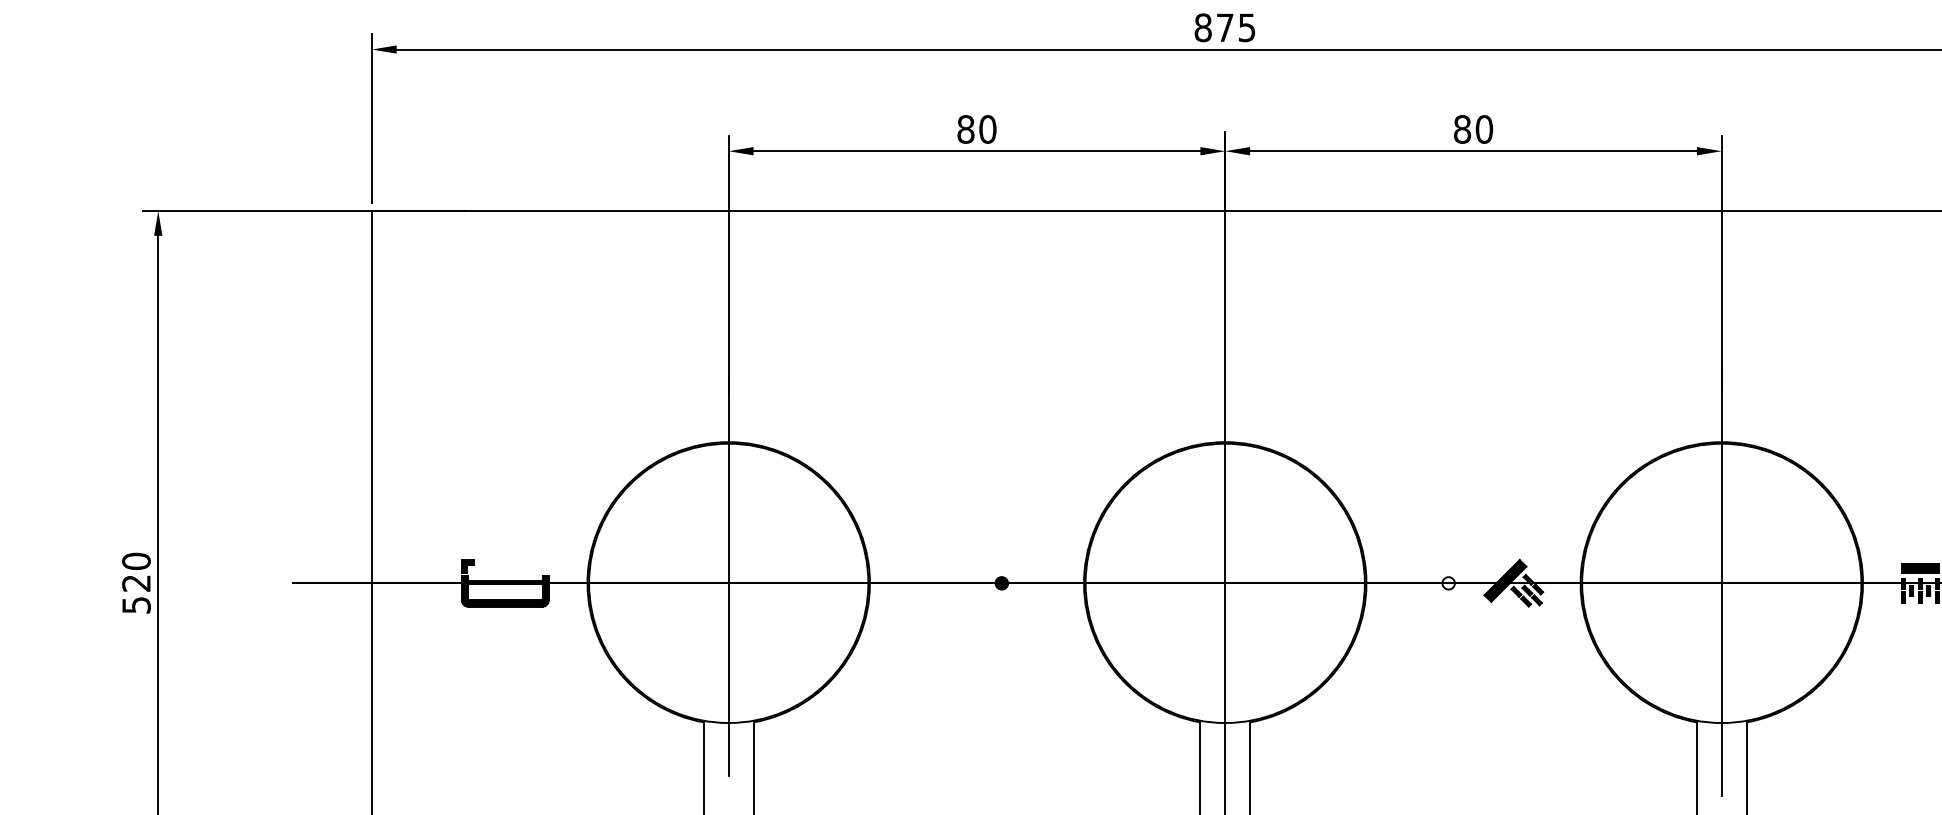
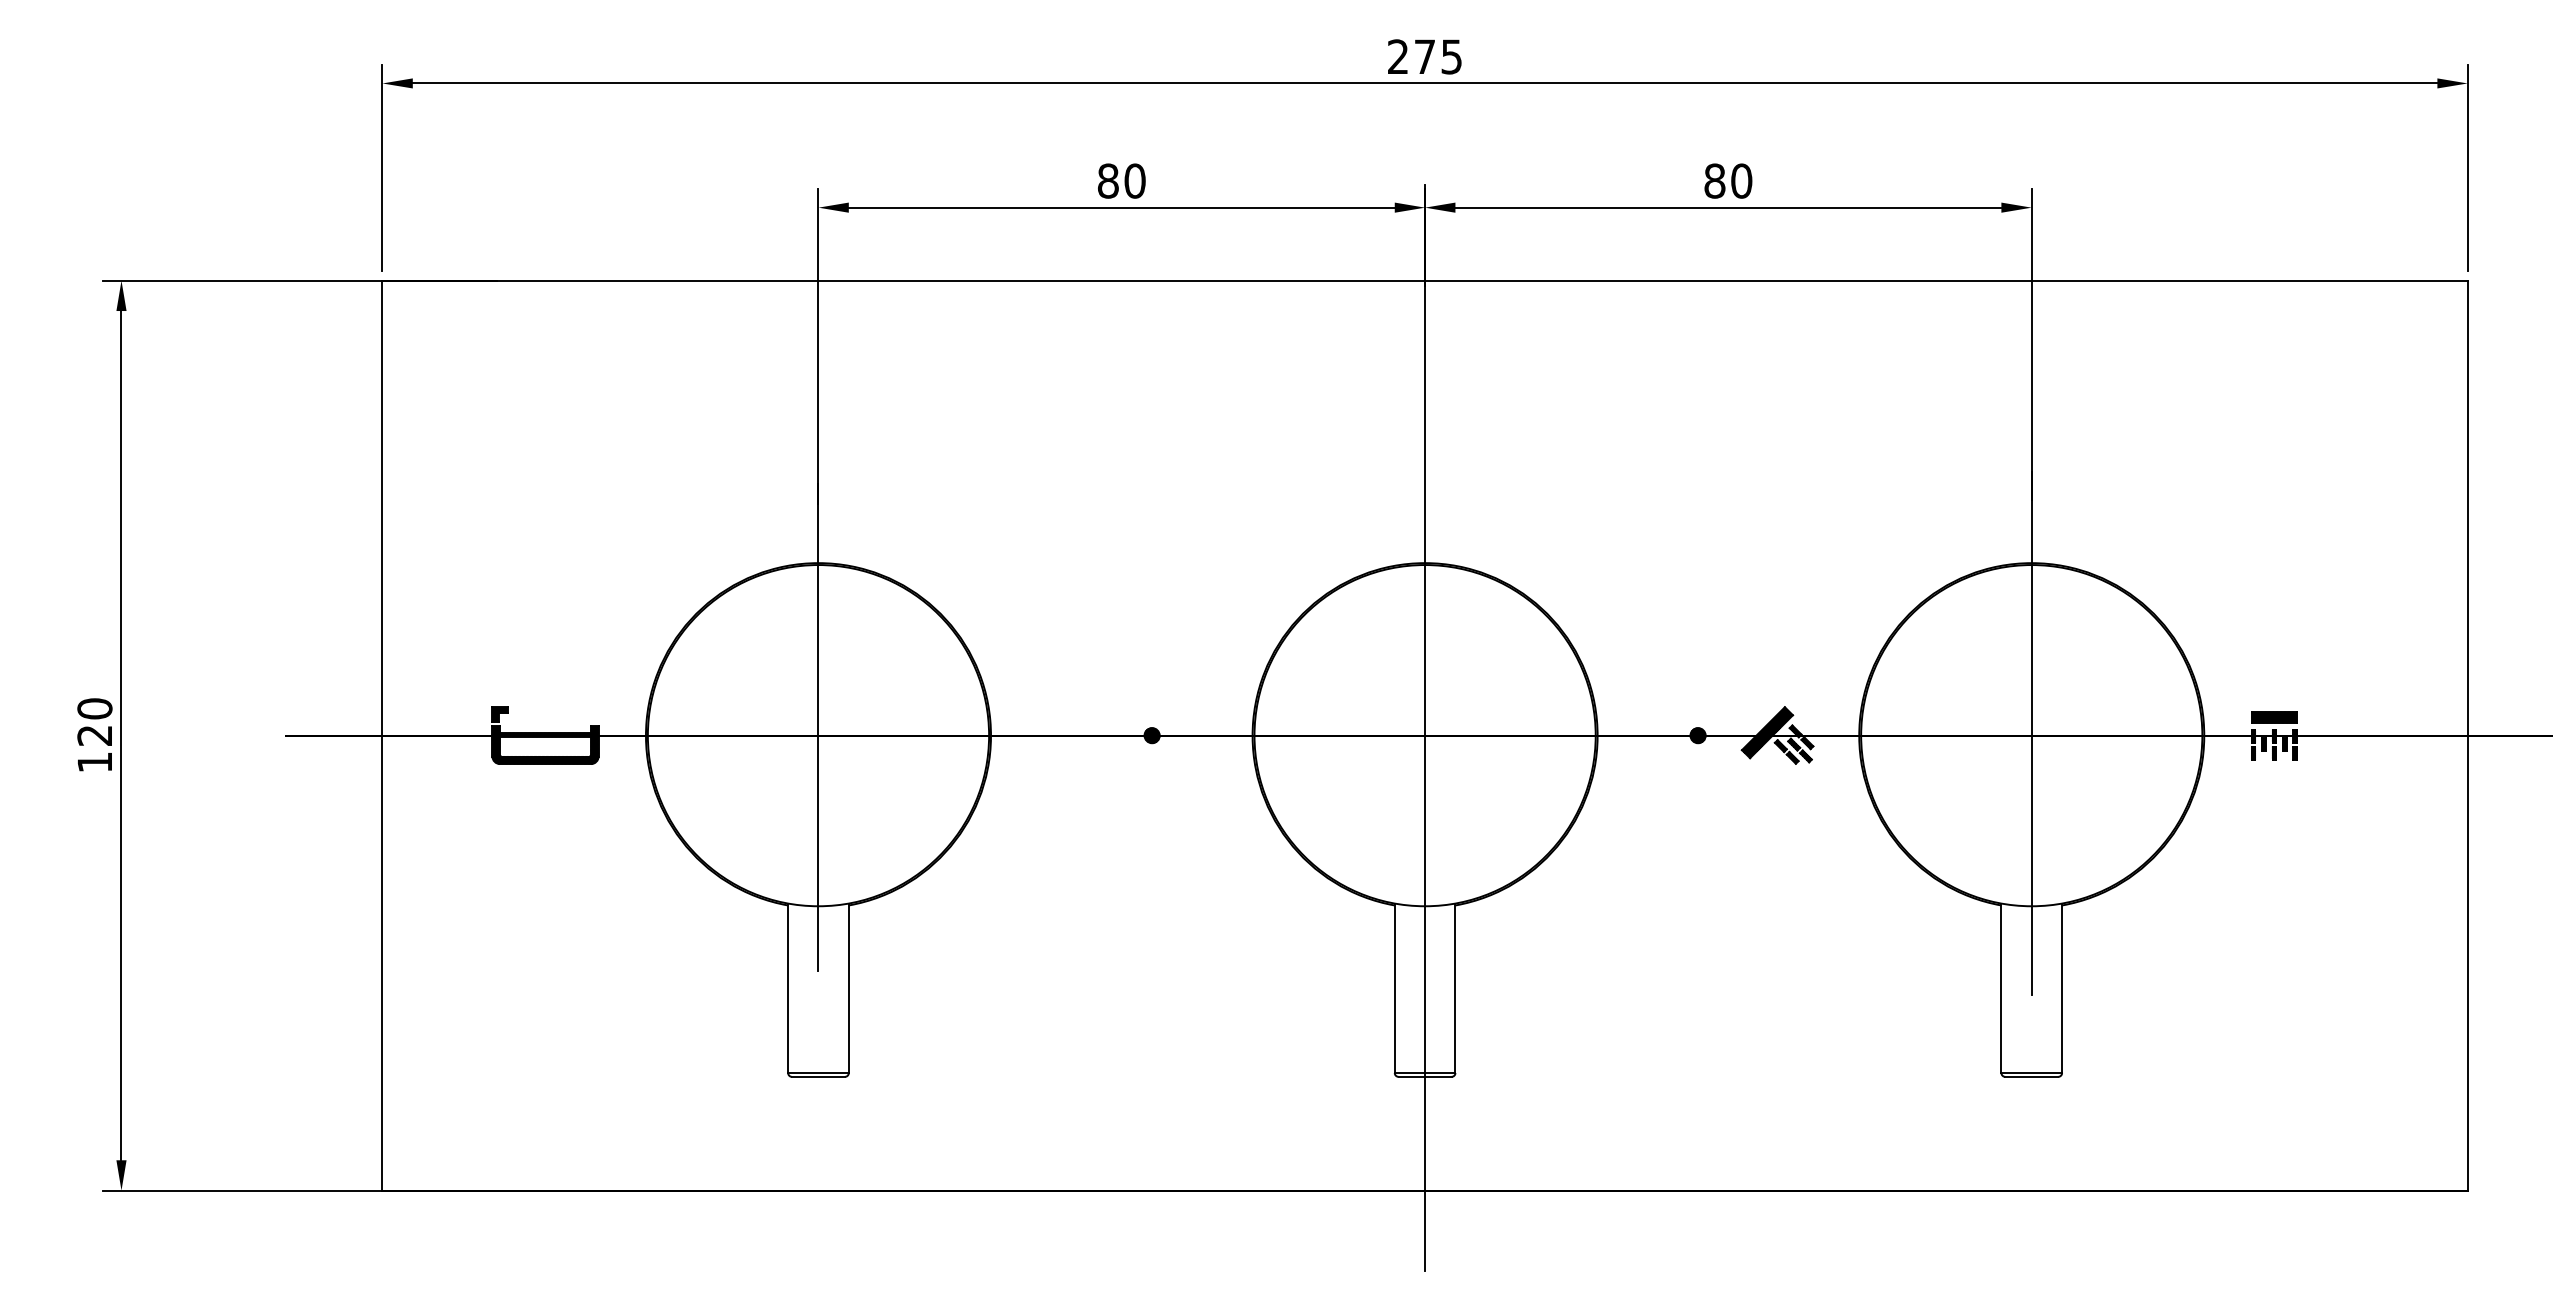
text: (1202, 27) -> (1397, 56), 875 -> 275
hatch: (1448, 583) -> (1697, 735), added
text: (136, 605) -> (94, 762), 520 -> 120

